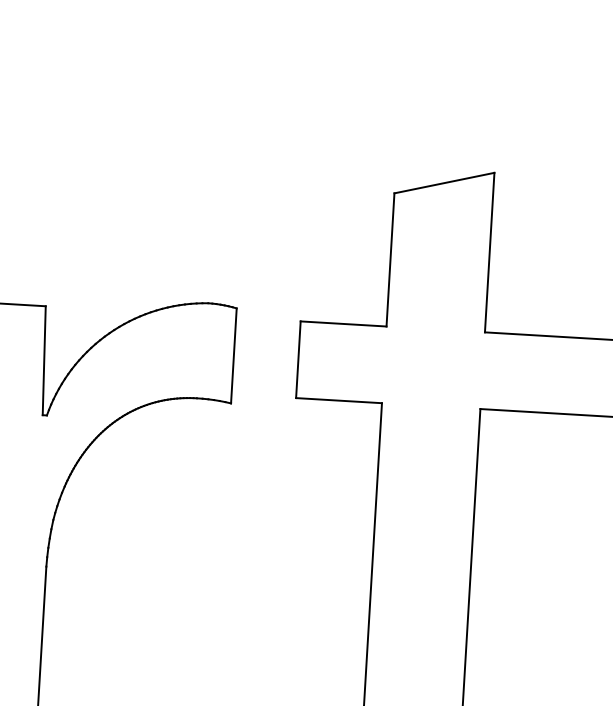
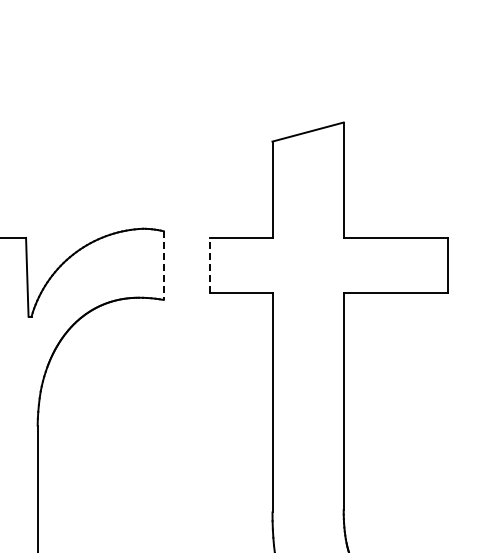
line: (233, 357) -> (163, 266), solid -> dashed
line: (298, 359) -> (210, 265), solid -> dashed

